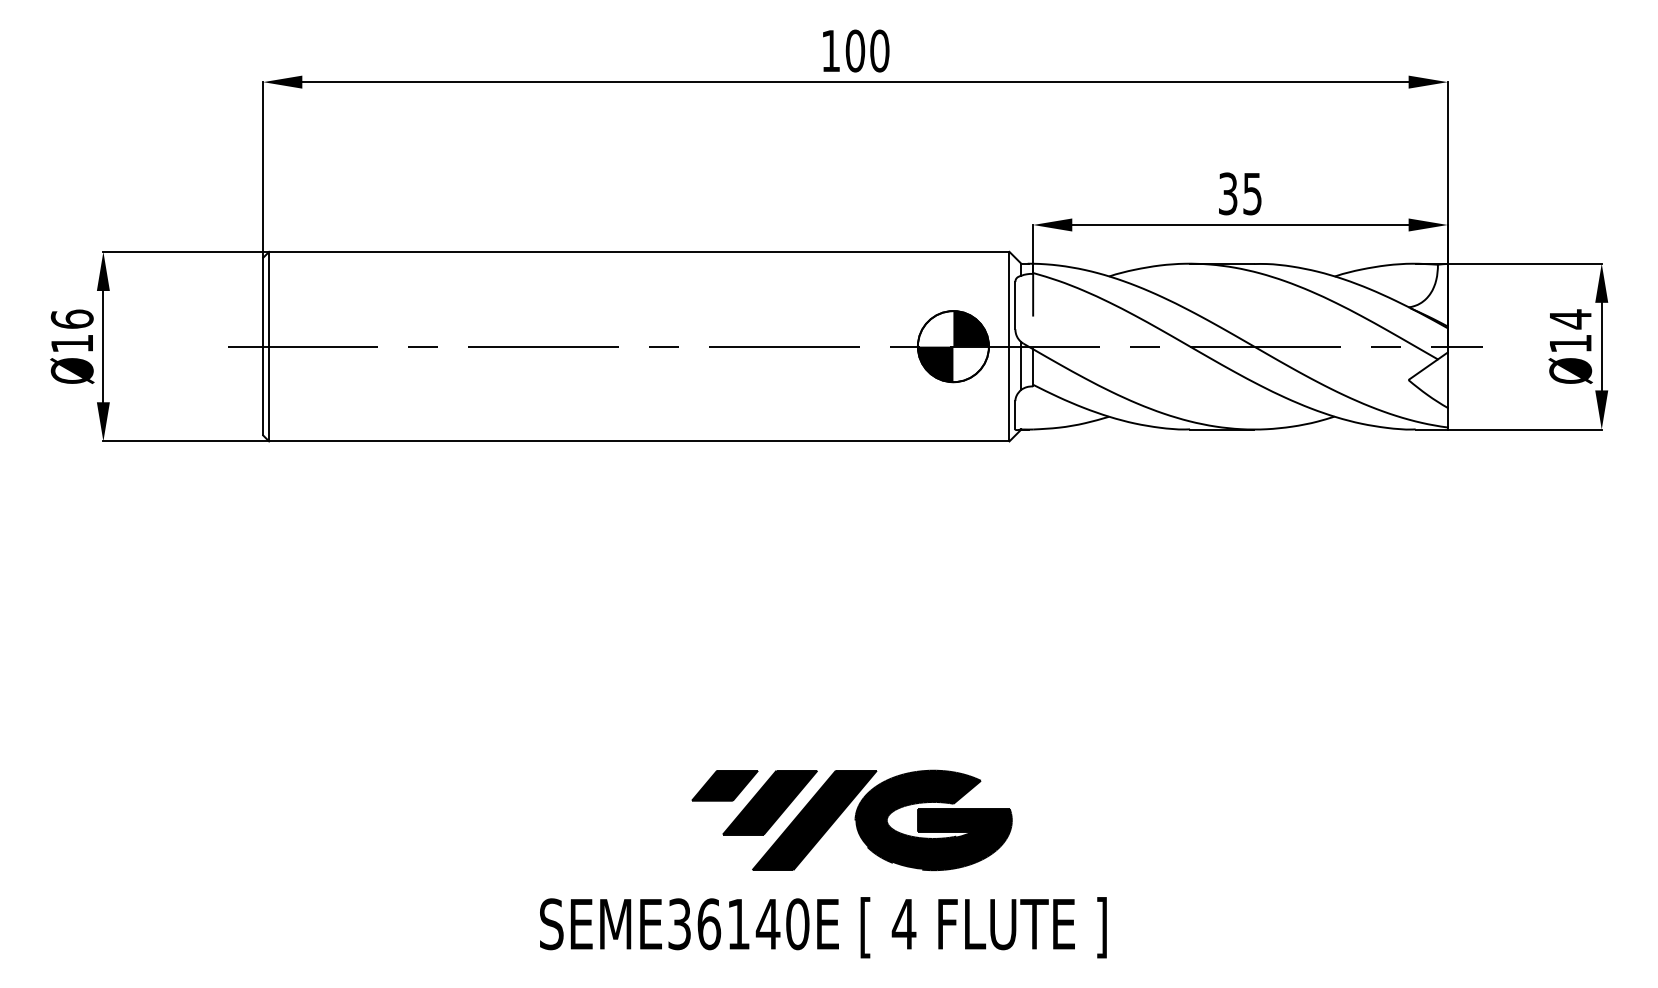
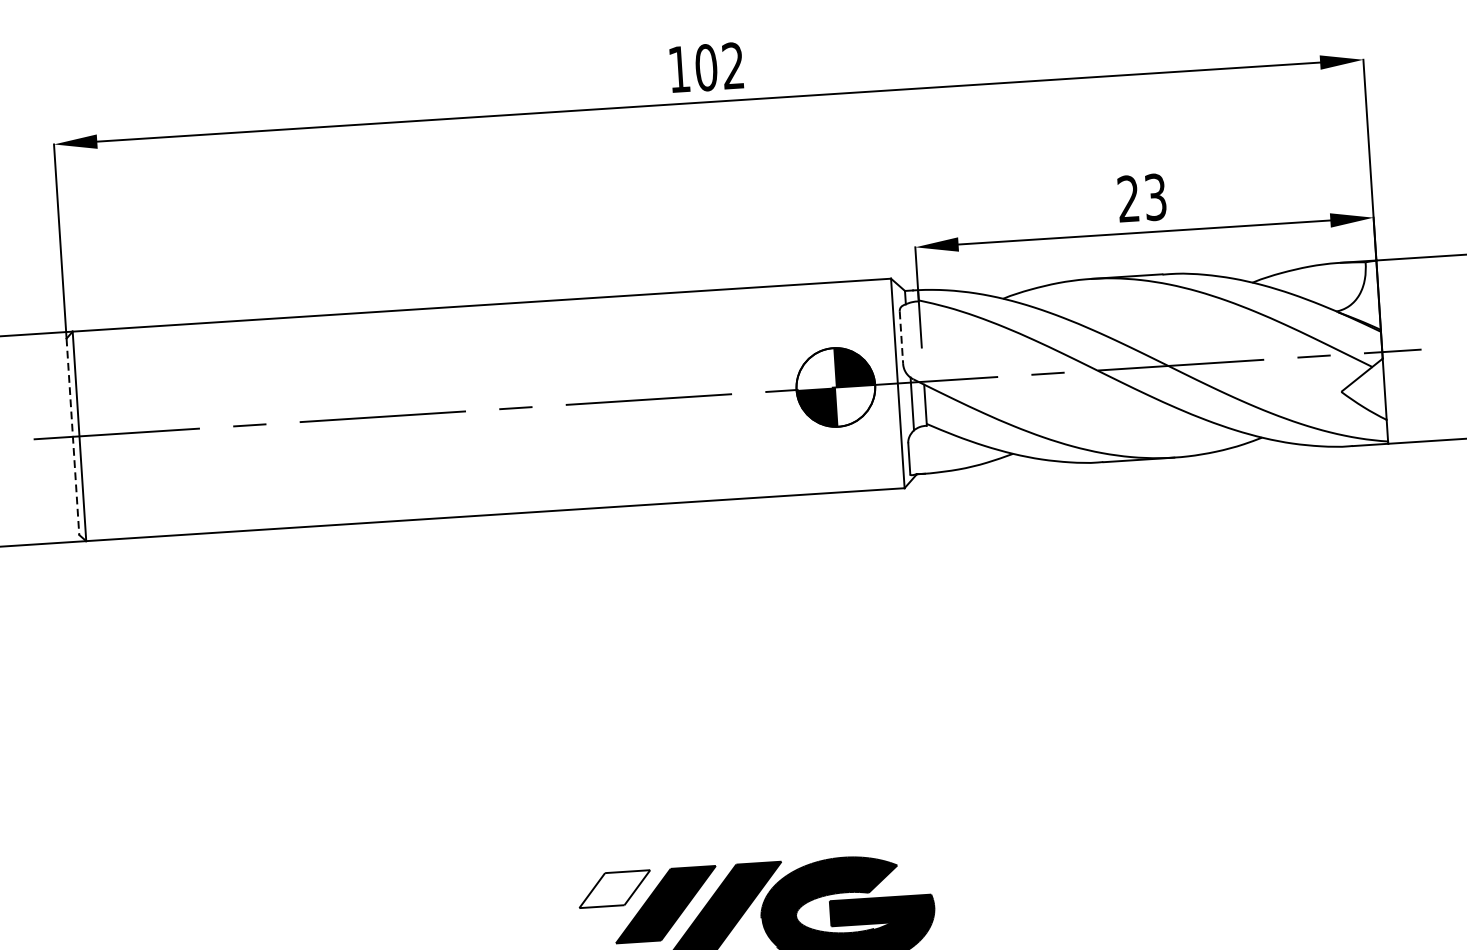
text: (879, 50) -> (732, 65), 100 -> 102
text: (1239, 193) -> (1141, 197), 35 -> 23
line: (1015, 305) -> (901, 337), solid -> dashed
line: (263, 346) -> (73, 436), solid -> dashed
fill: (725, 785) -> (615, 888), removed

